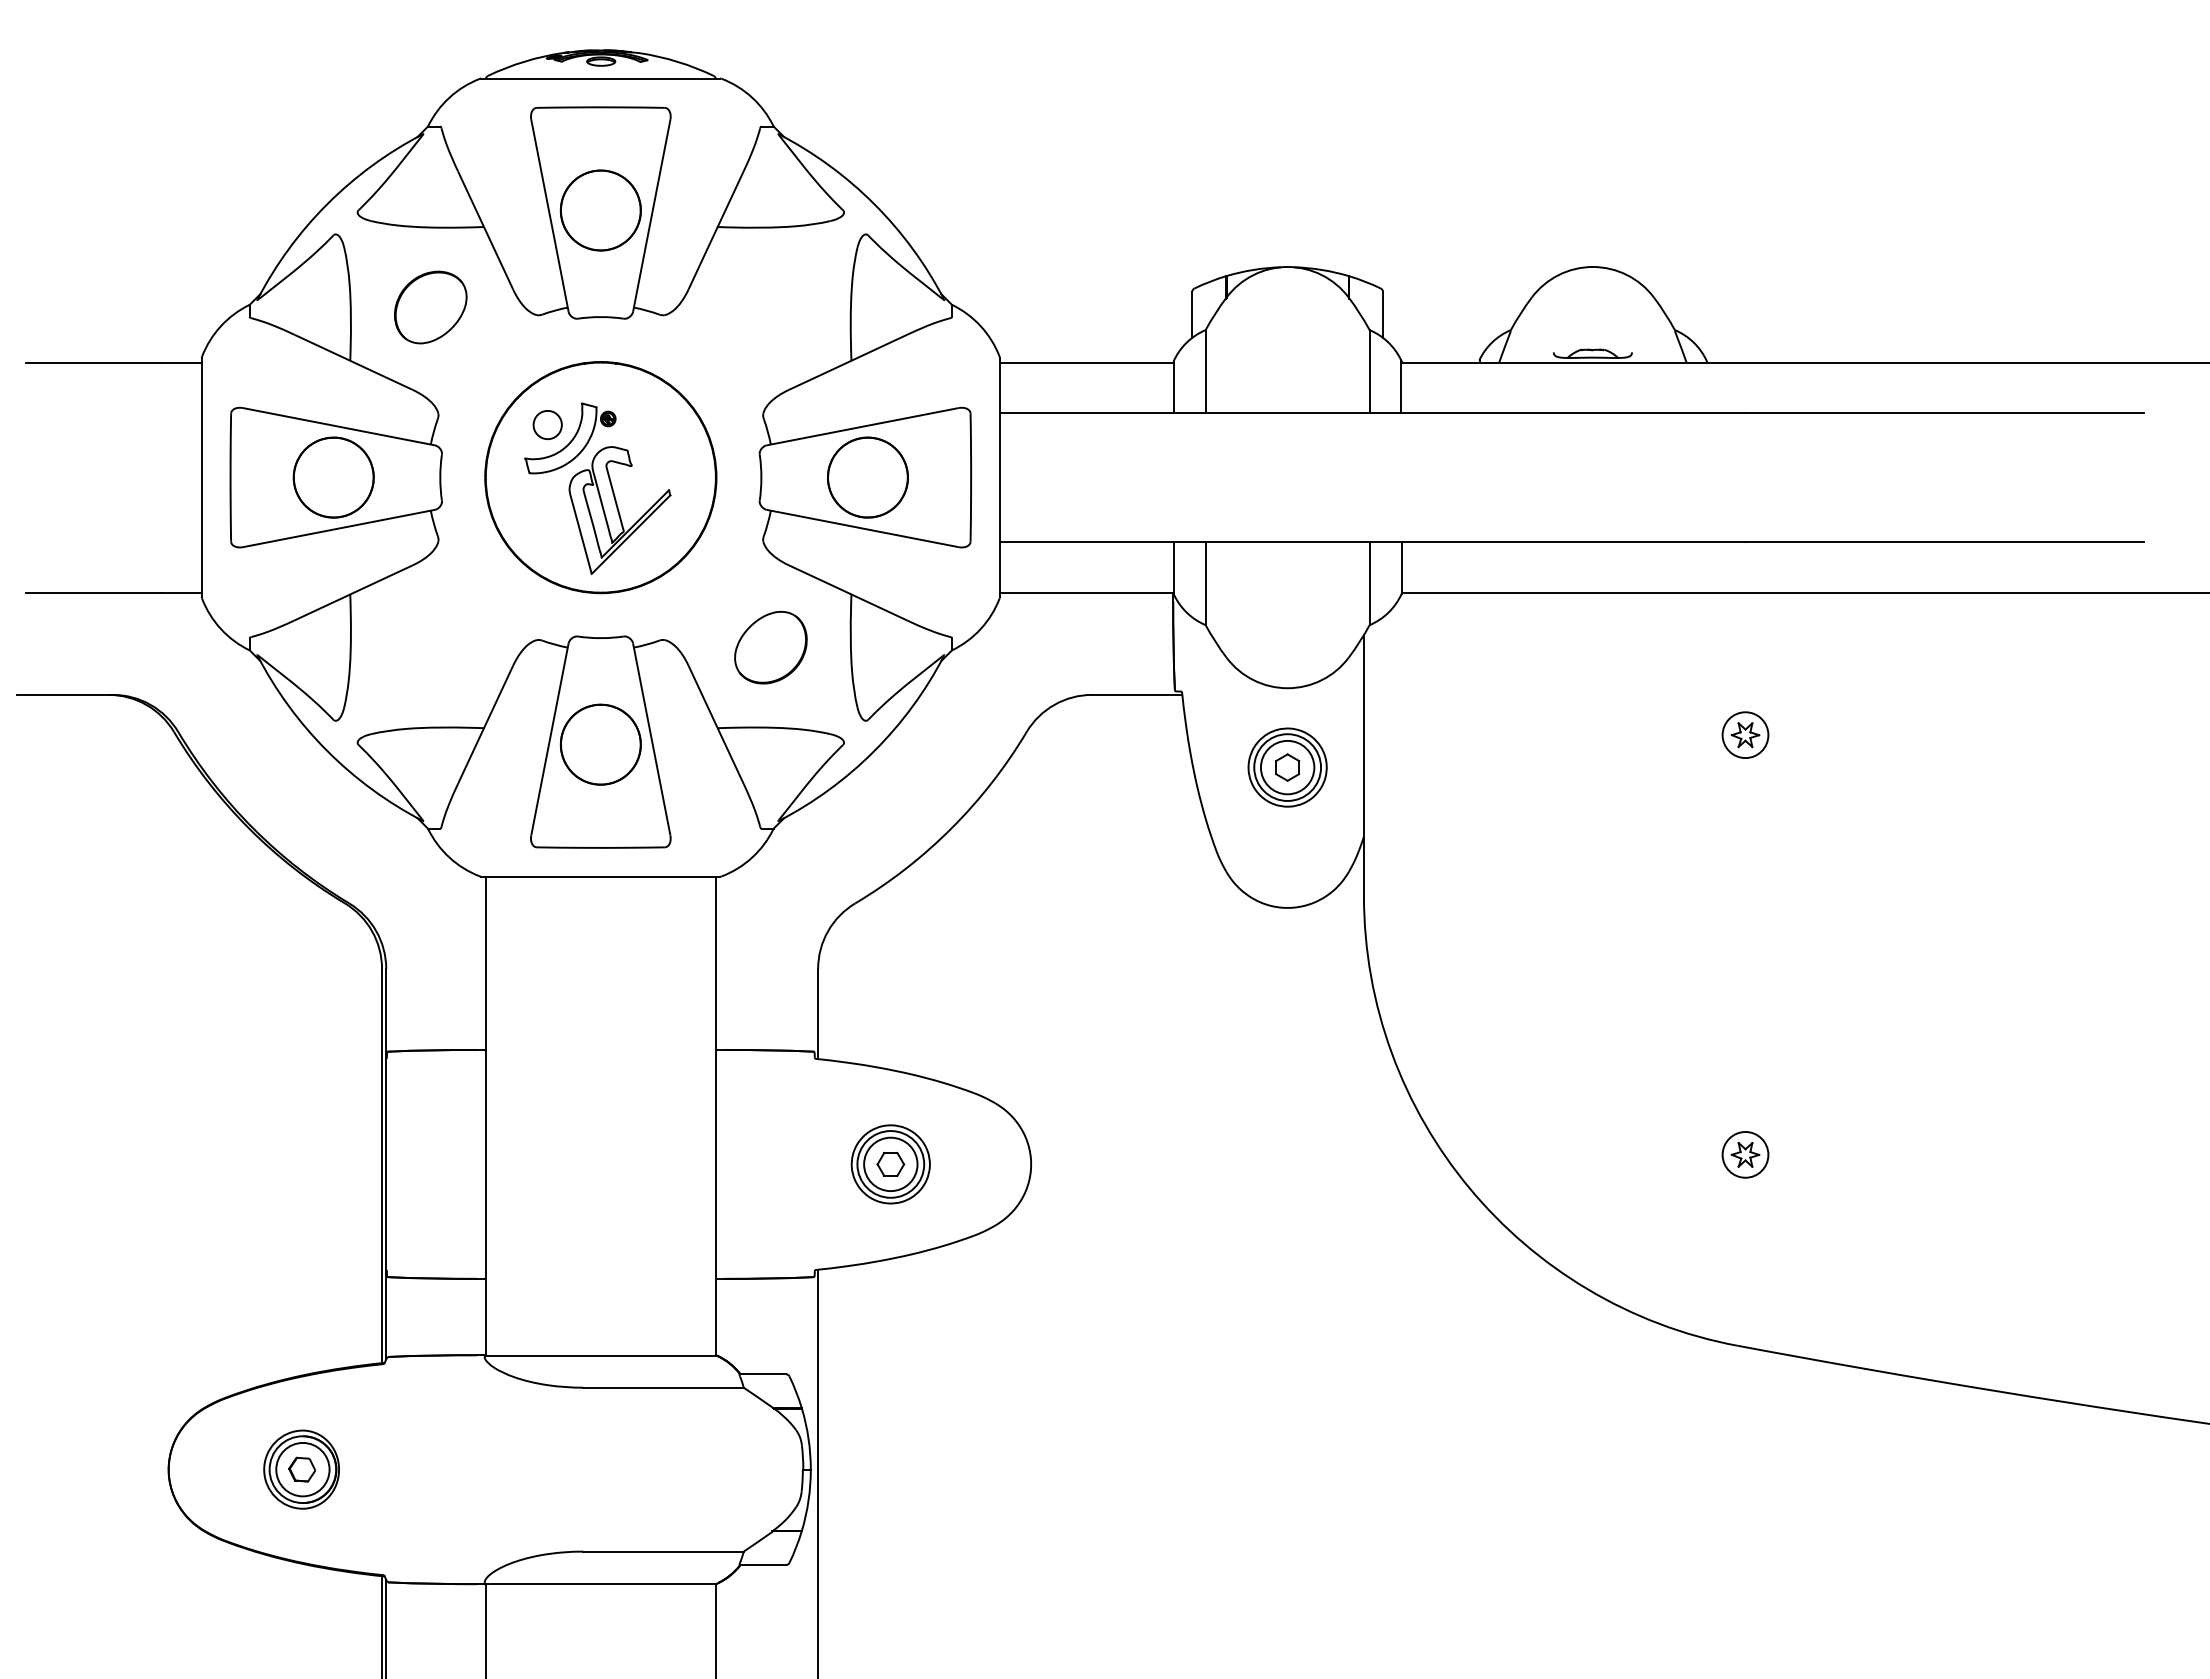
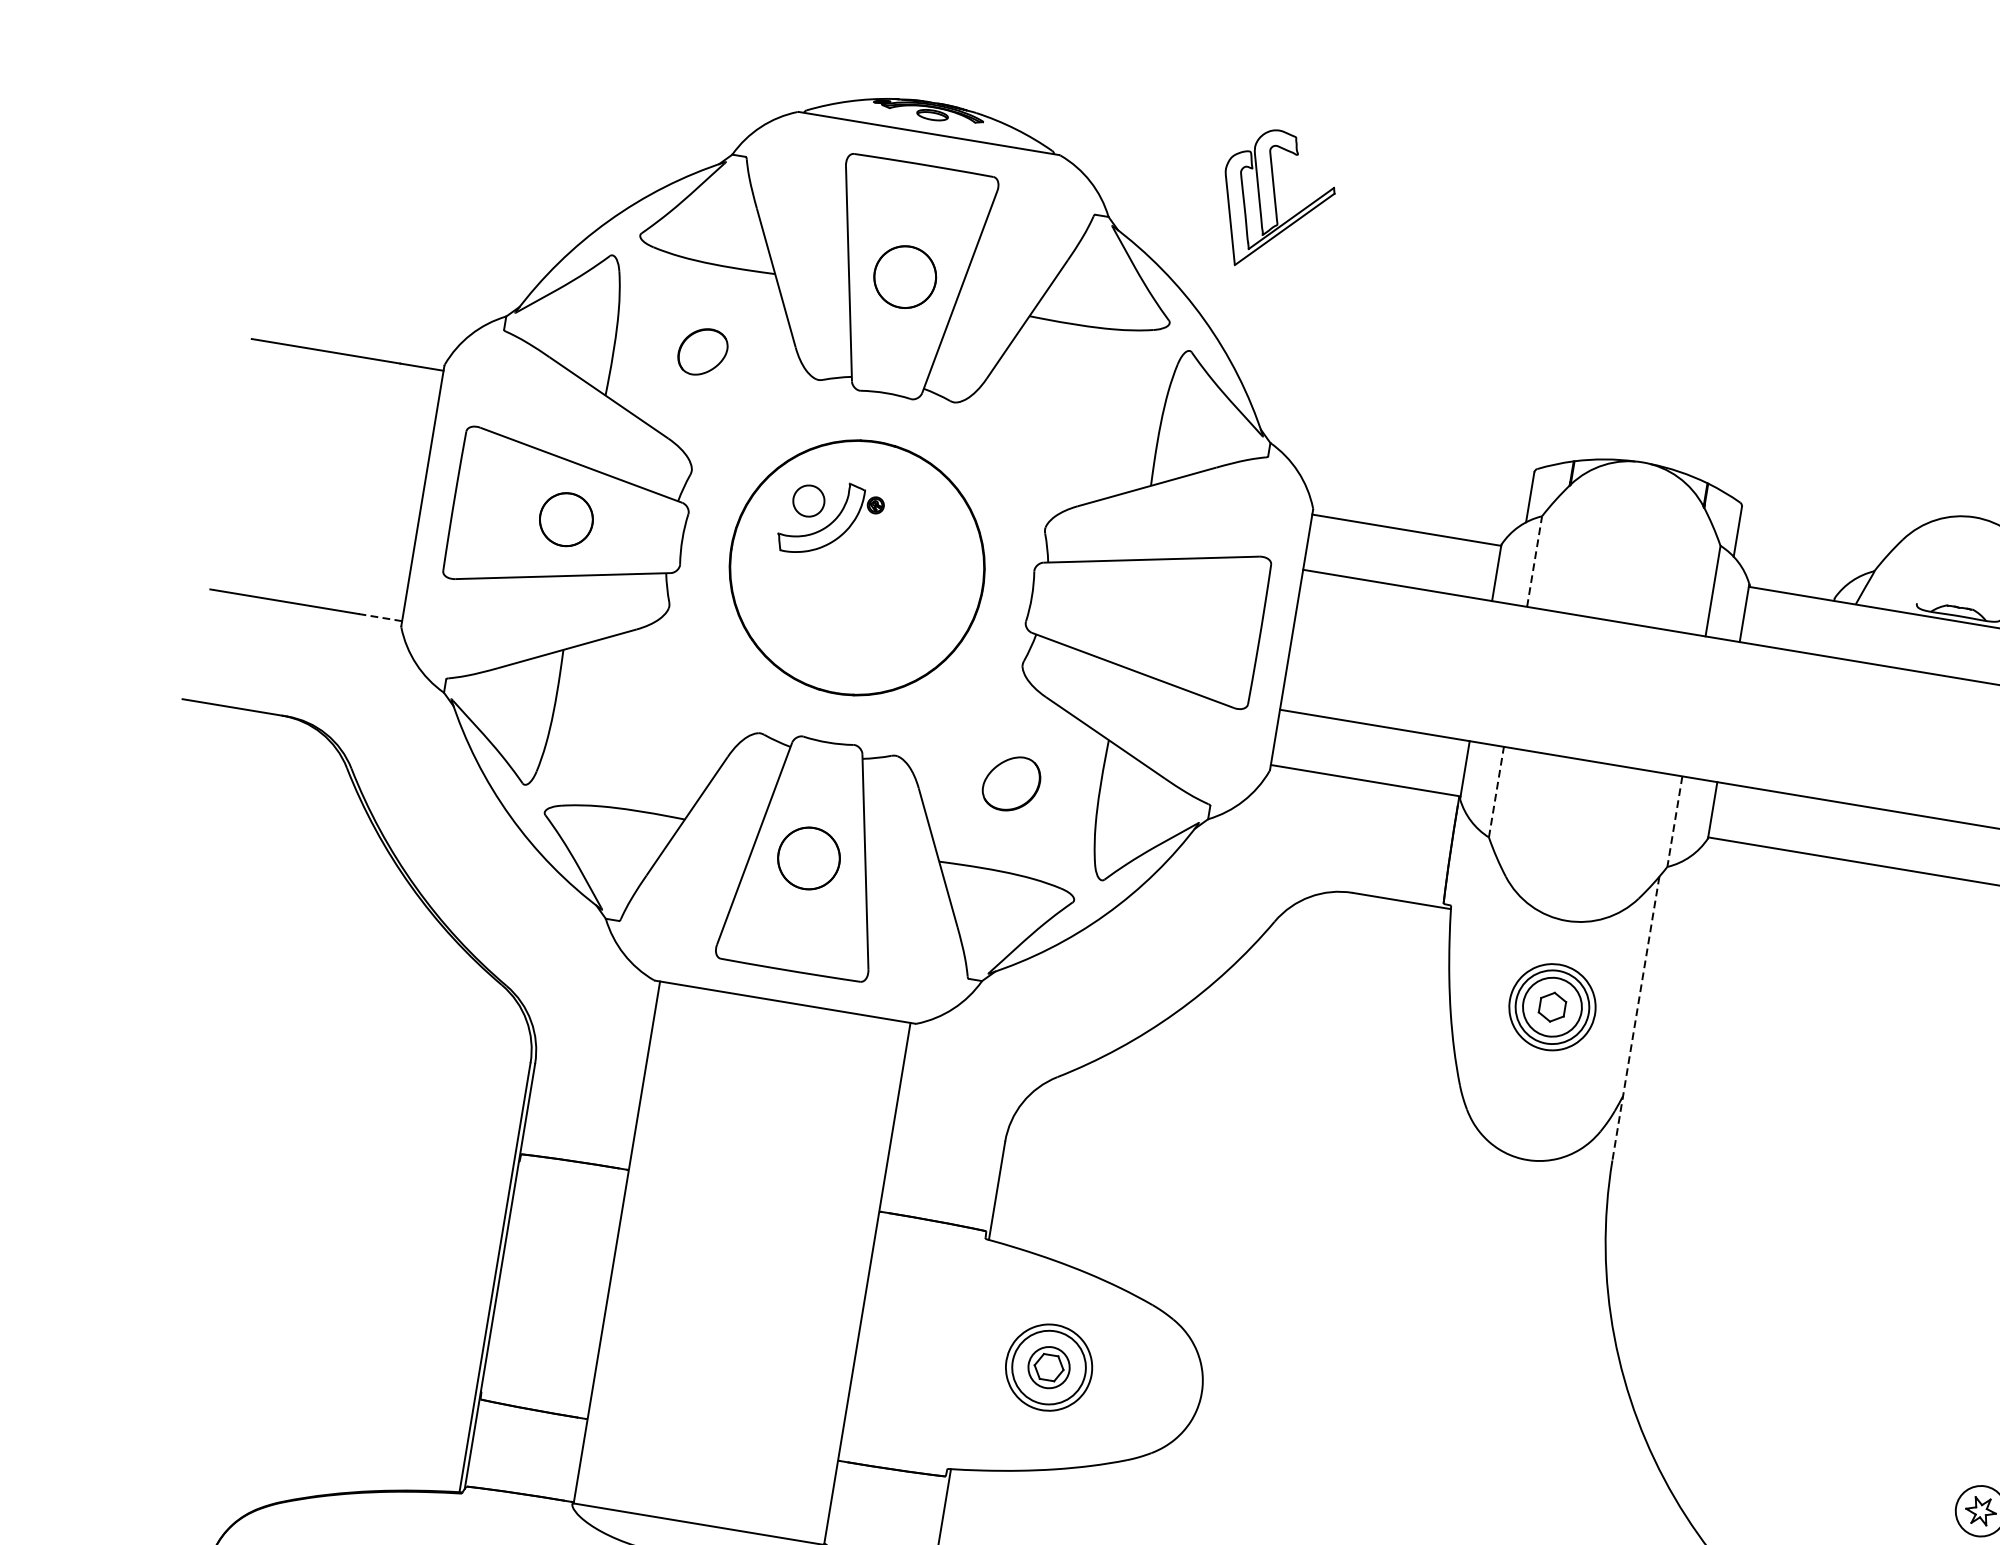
part: (600, 210) -> (904, 277), size x0.7
part: (430, 307) -> (702, 352), size x0.6
line: (1205, 371) -> (1534, 561), solid -> dashed
part: (333, 477) -> (566, 519), size x0.6
part: (867, 477) -> (1147, 615), removed
part: (619, 510) -> (1276, 201), moved
line: (1205, 583) -> (1496, 792), solid -> dashed
line: (1369, 583) -> (1674, 821), solid -> dashed
line: (181, 592) -> (380, 617), solid -> dashed
part: (770, 647) -> (1011, 783), size x0.7
part: (600, 744) -> (808, 858), size x0.7
line: (1363, 765) -> (1635, 1018), solid -> dashed
circle: (890, 1164) -> (1048, 1367), size x0.7

